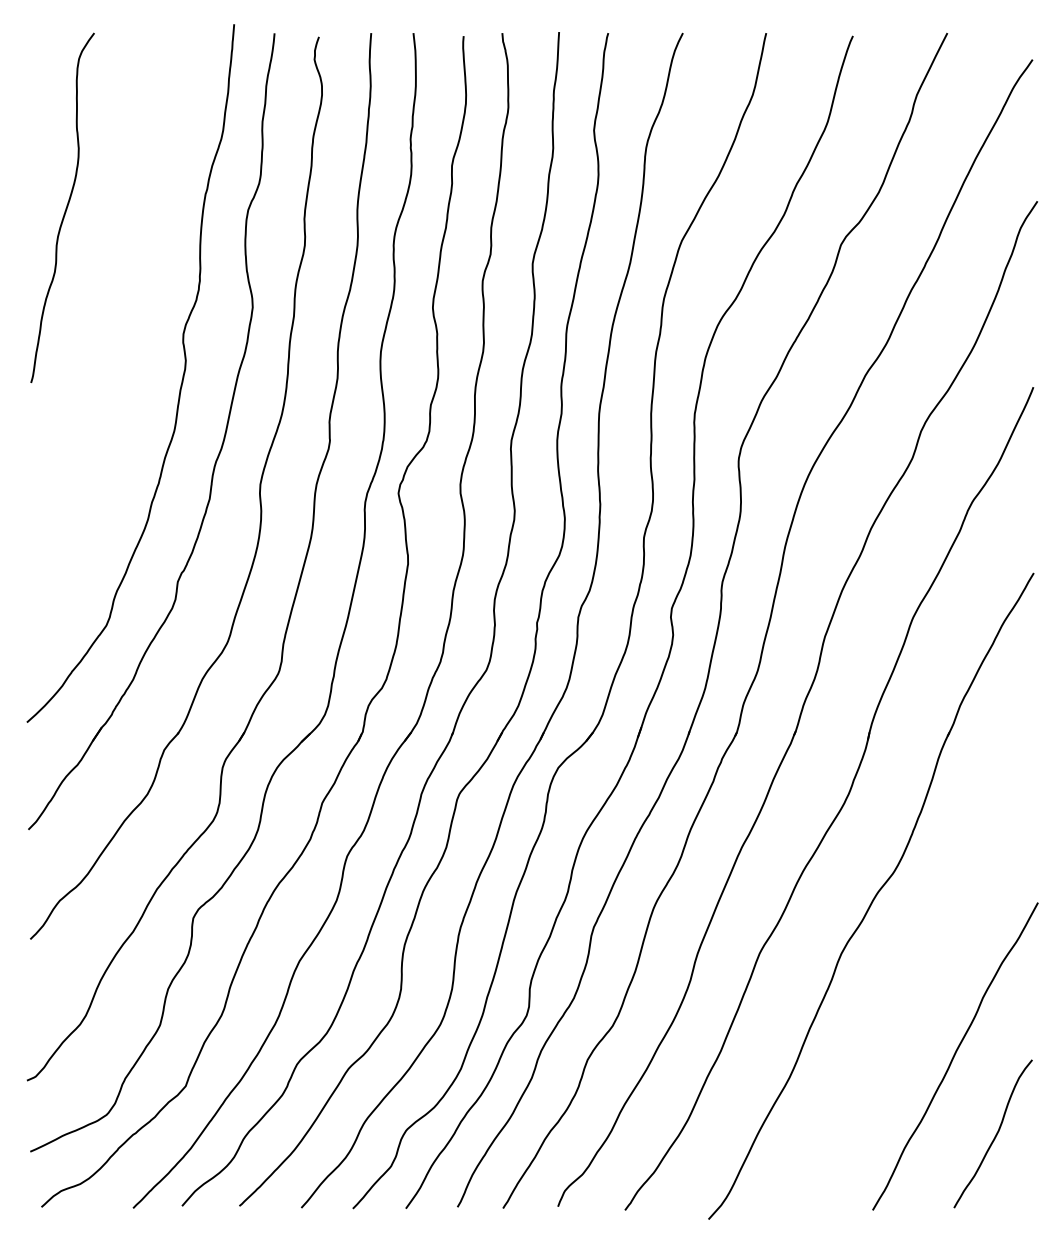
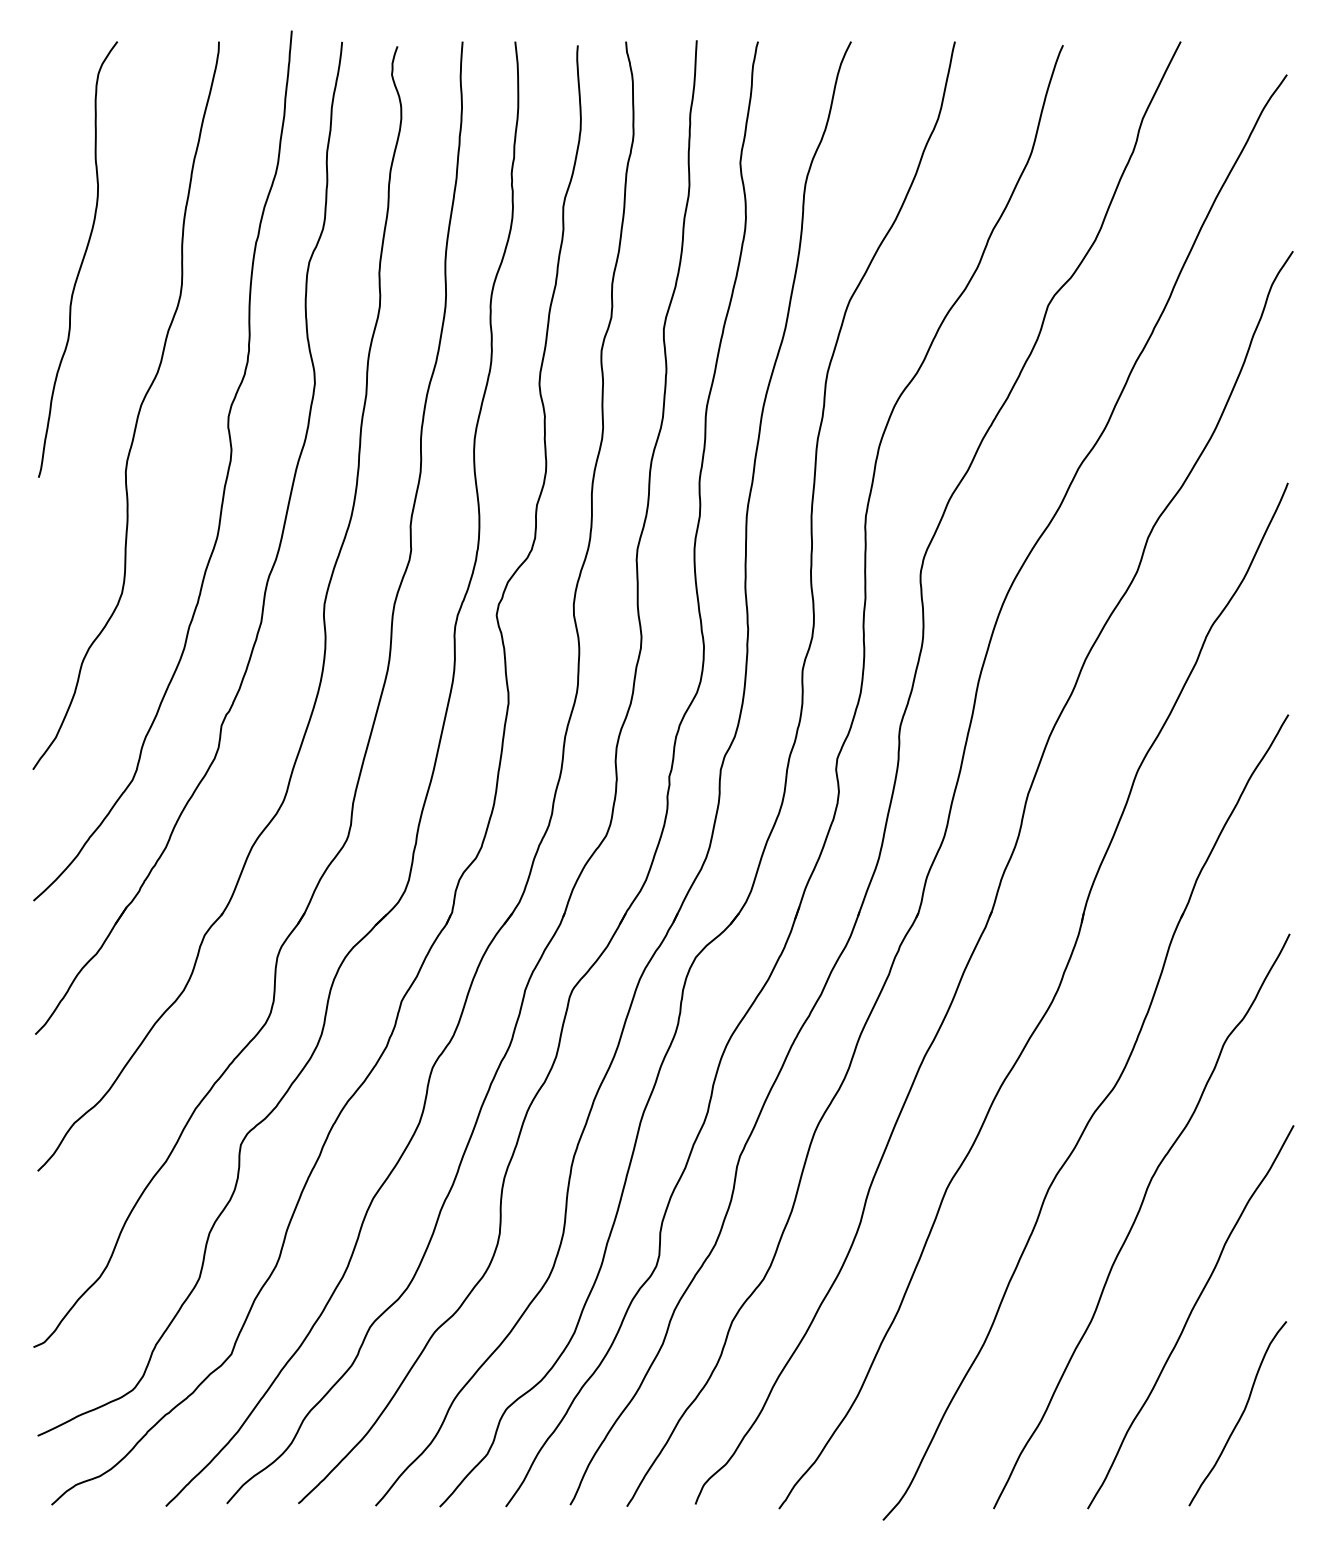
curve: (111, 329) -> (138, 410), added
curve: (911, 978) -> (1136, 1219), added

